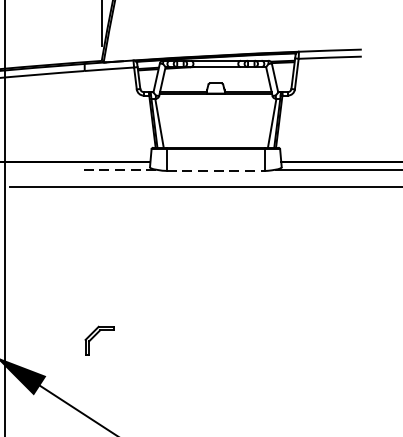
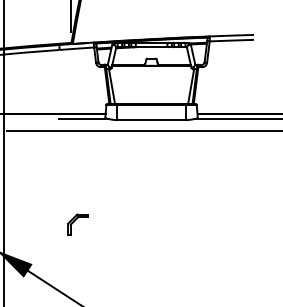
line: (120, 170) -> (84, 119), dashed -> solid
line: (215, 171) -> (151, 120), dashed -> solid
part: (98, 341) -> (77, 224), moved

